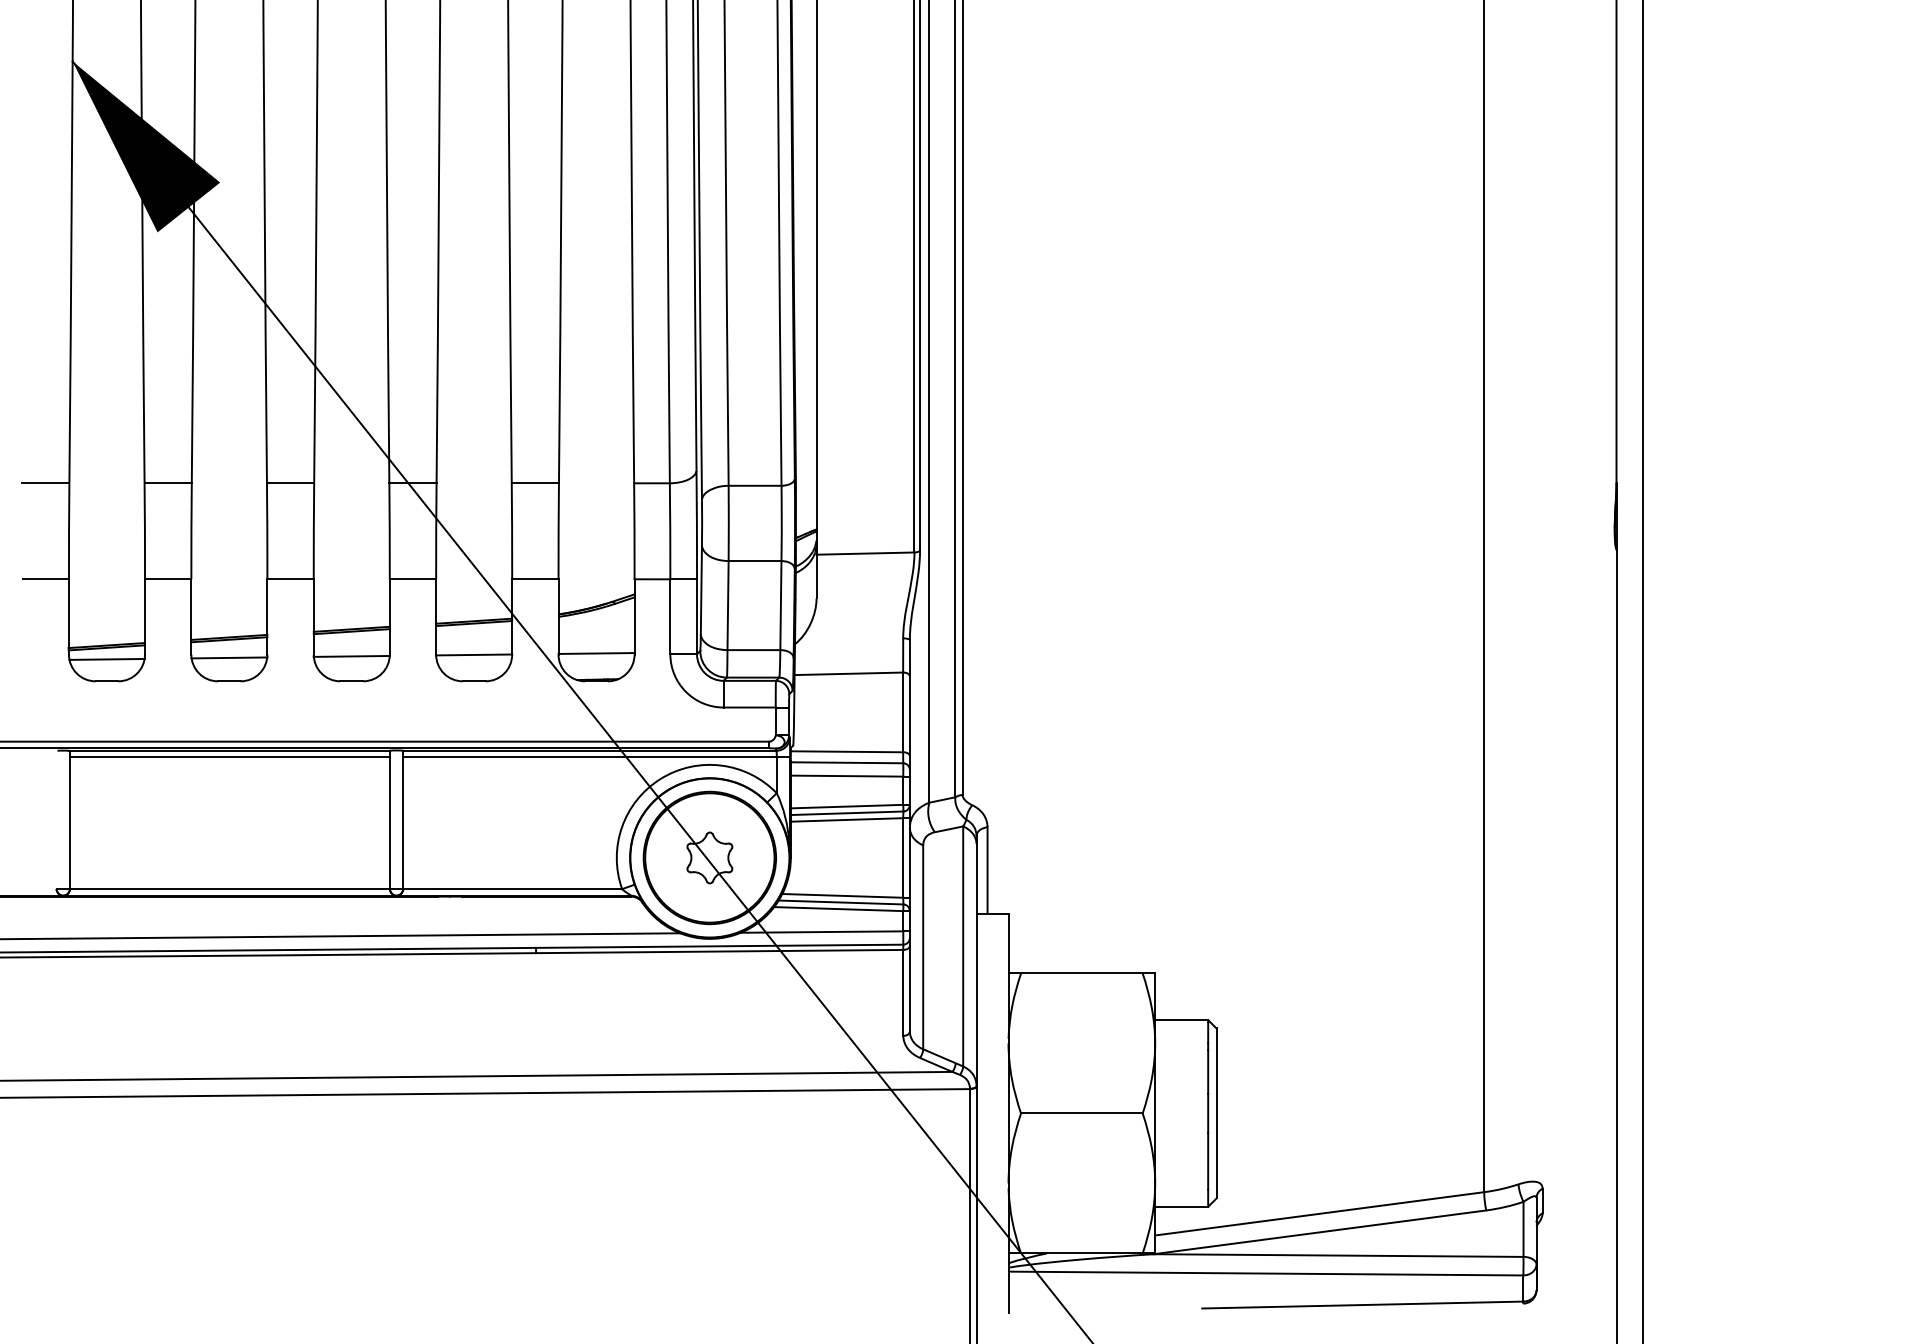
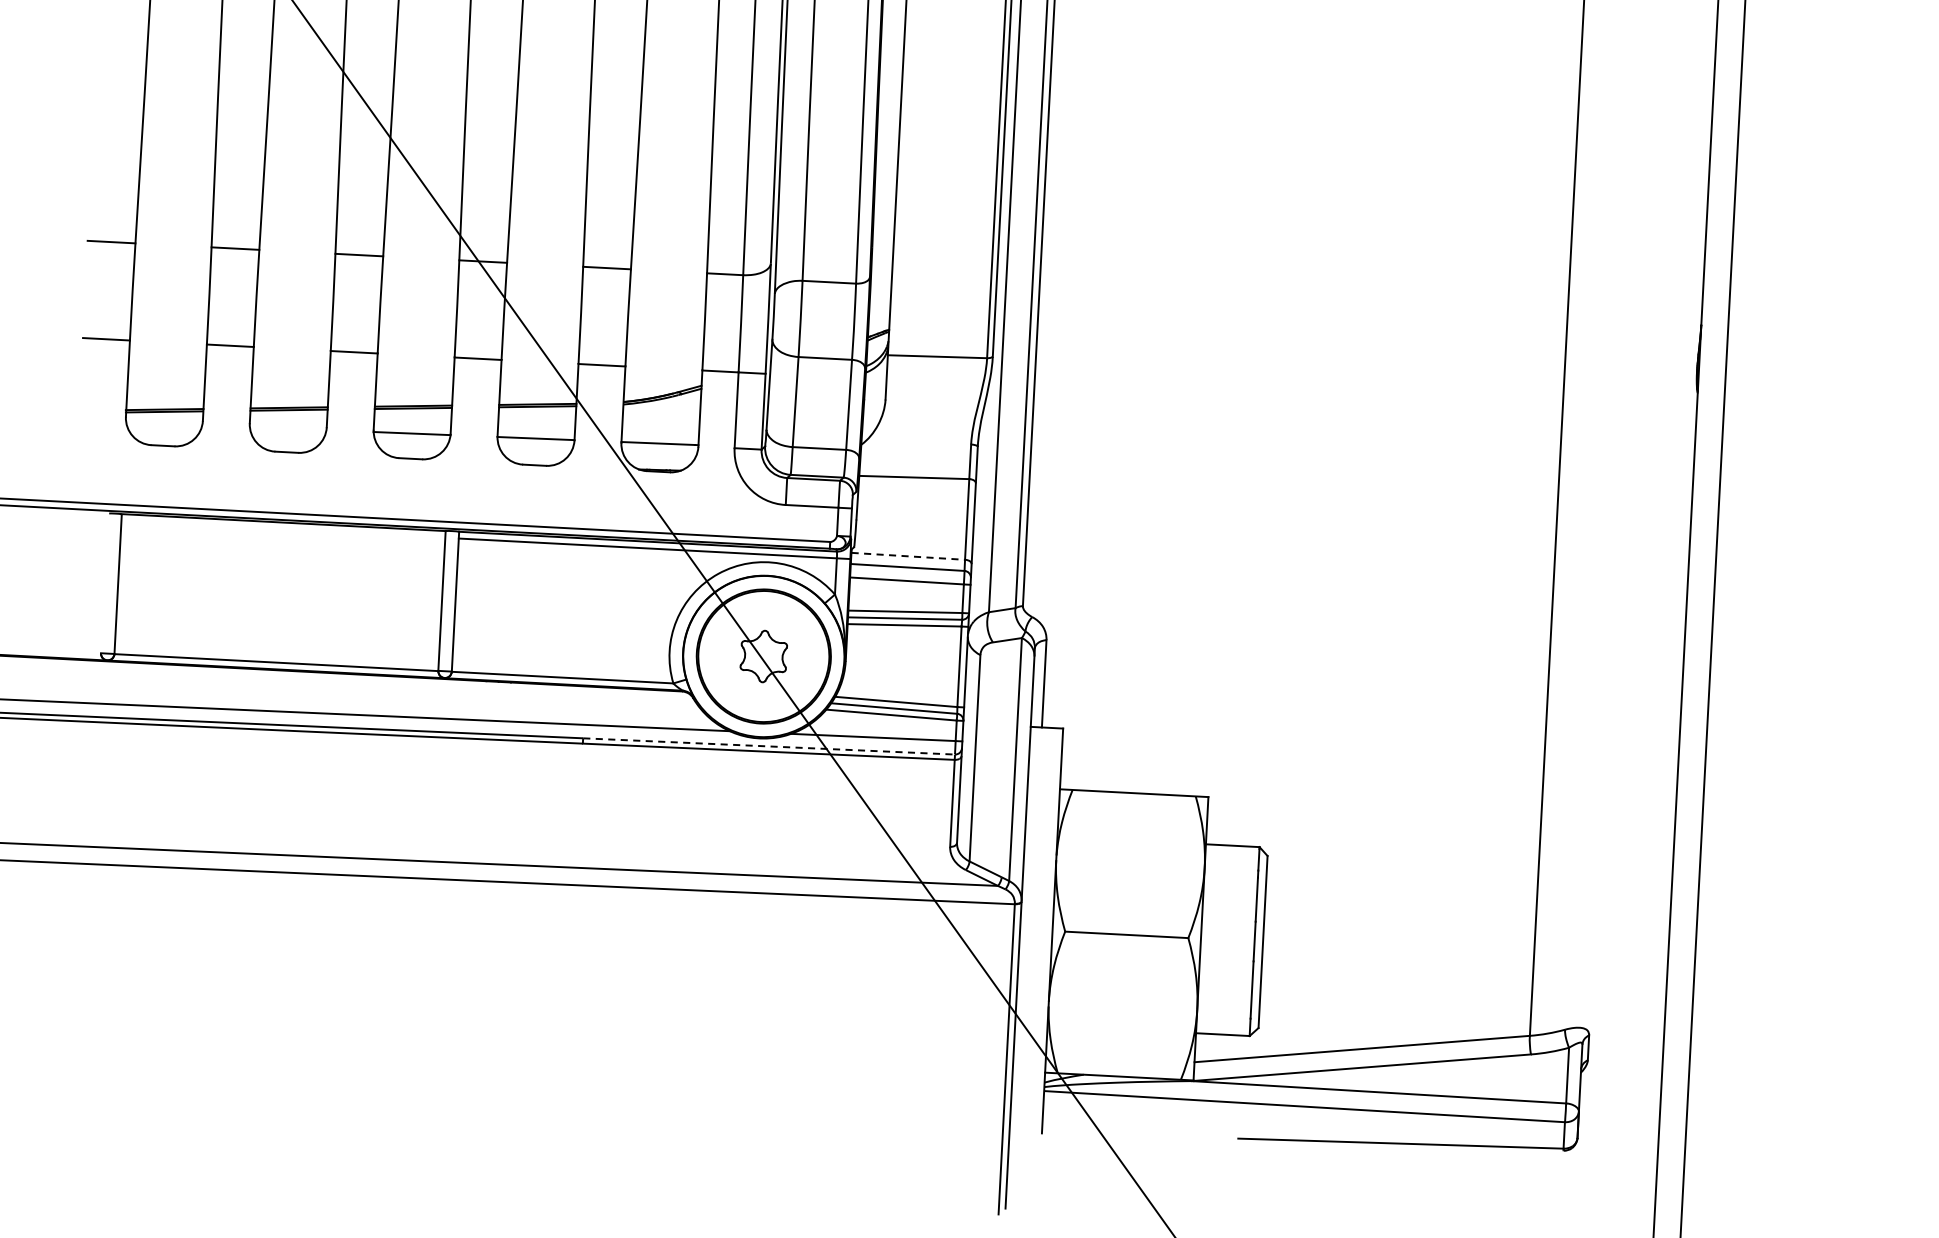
line: (229, 657) -> (288, 428), removed
line: (107, 658) -> (164, 422), removed
line: (847, 751) -> (908, 556), solid -> dashed
line: (229, 757) -> (282, 529), removed
line: (719, 946) -> (768, 746), solid -> dashed

